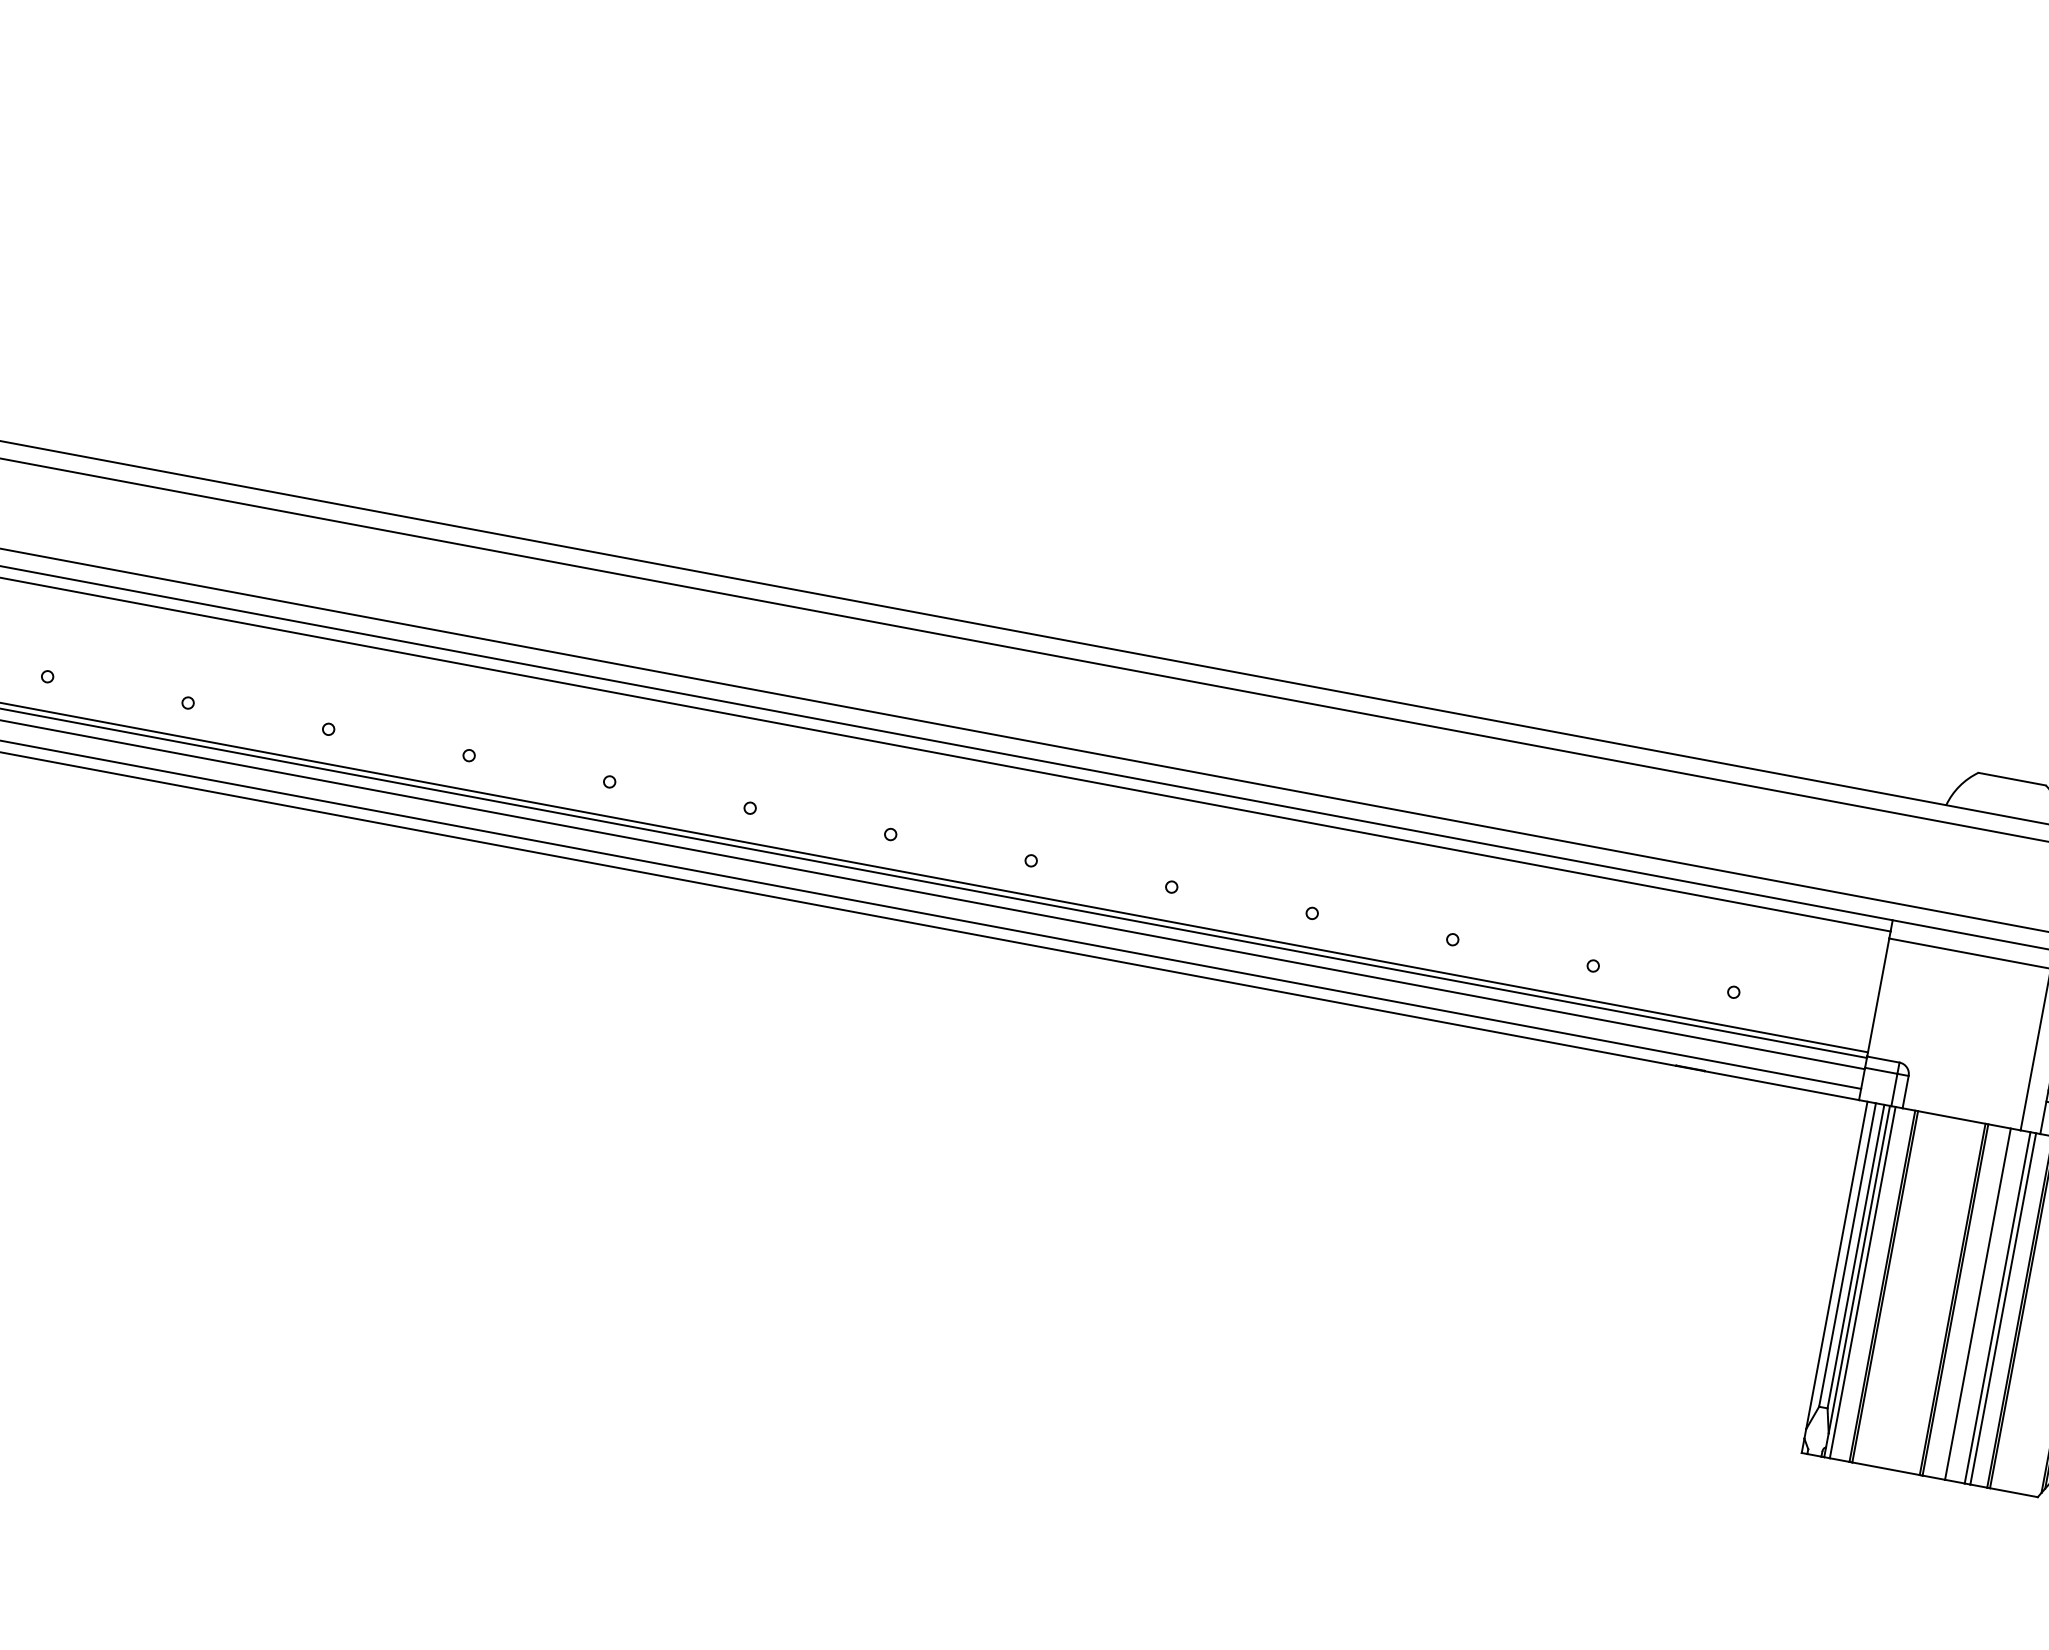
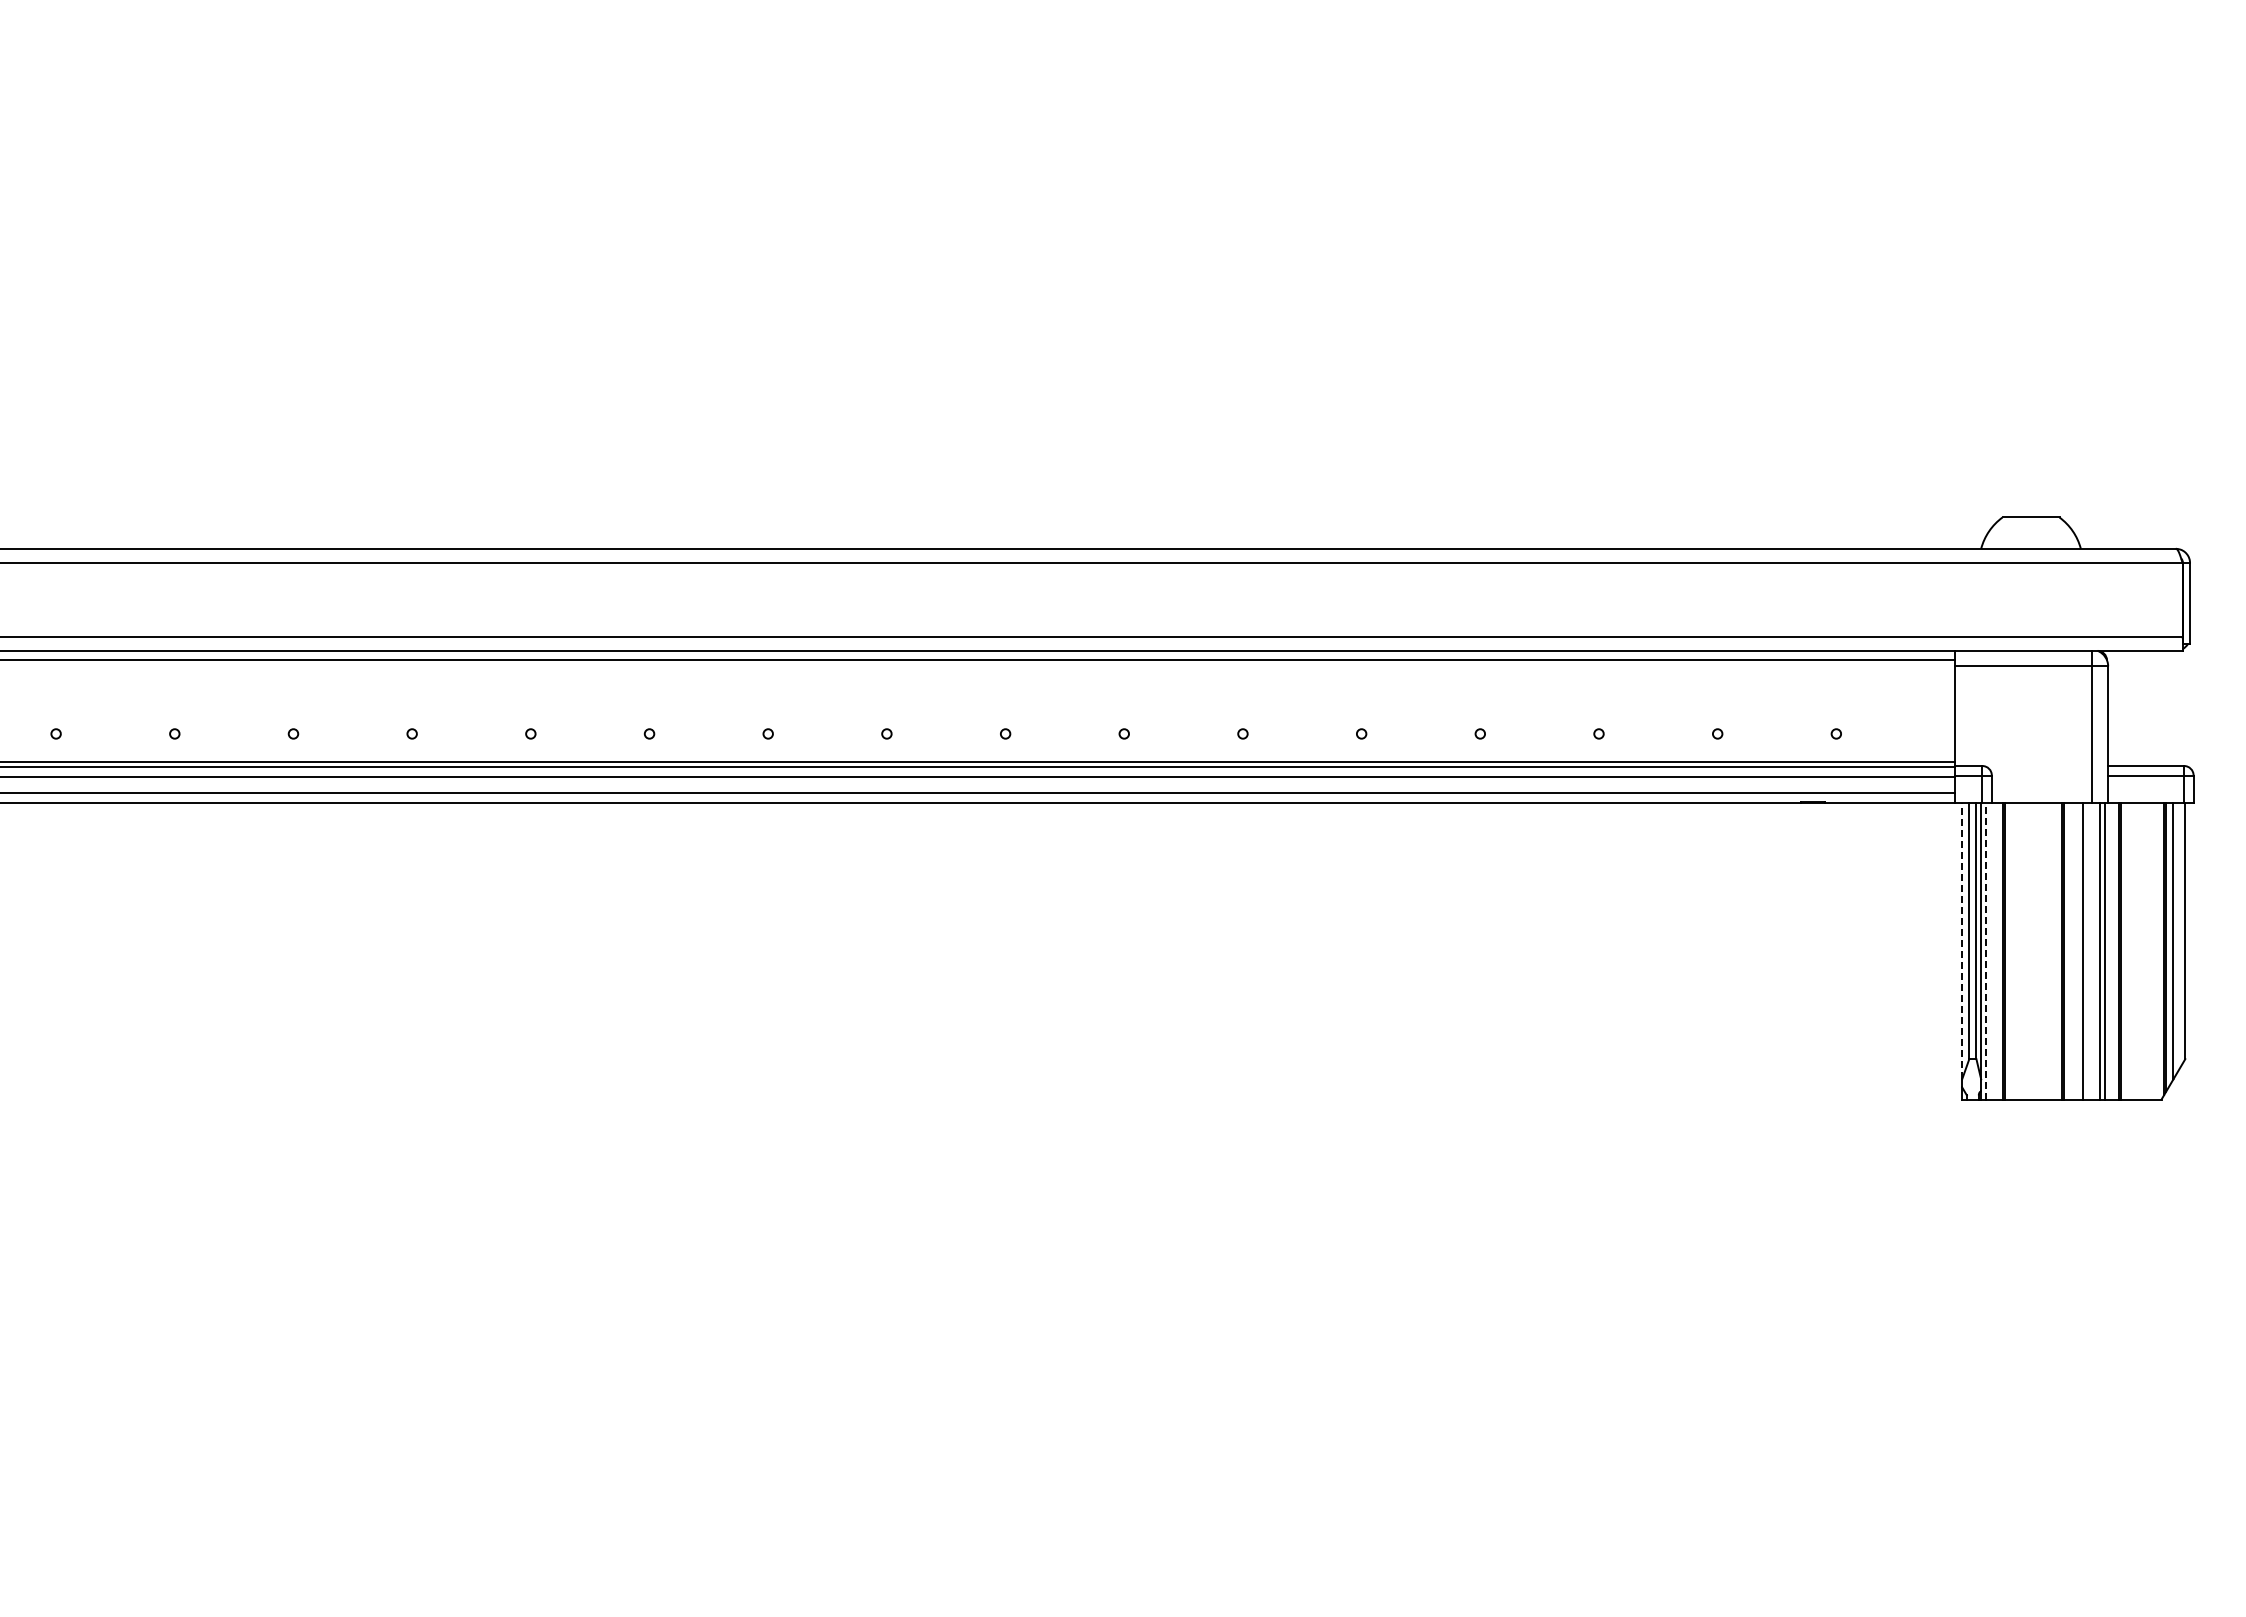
line: (1837, 1264) -> (1962, 940), solid -> dashed
line: (1862, 1281) -> (1985, 950), solid -> dashed

